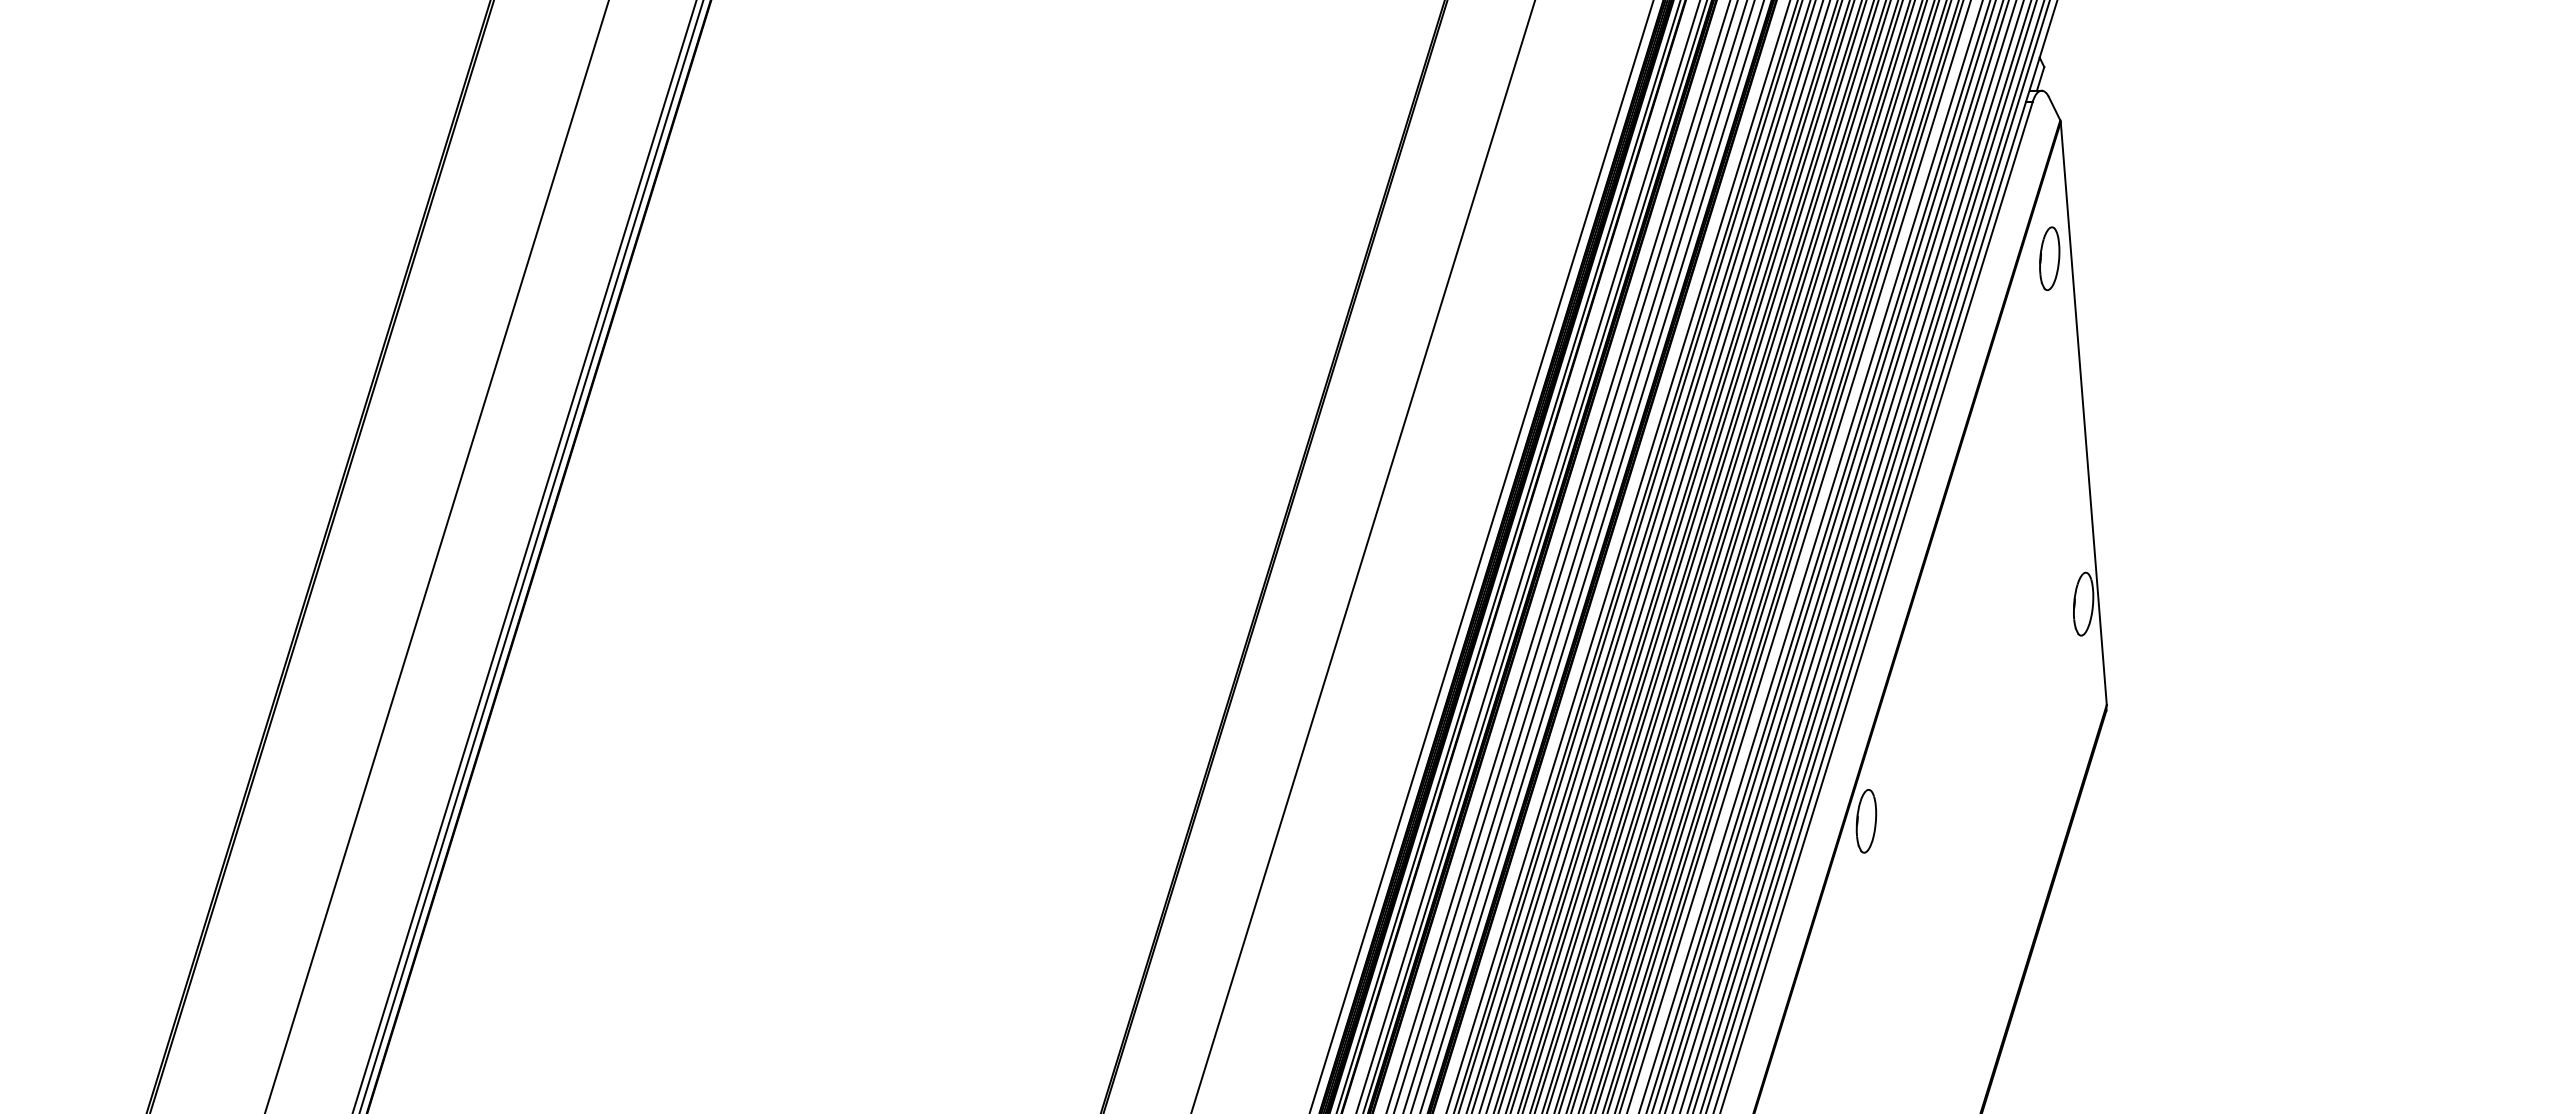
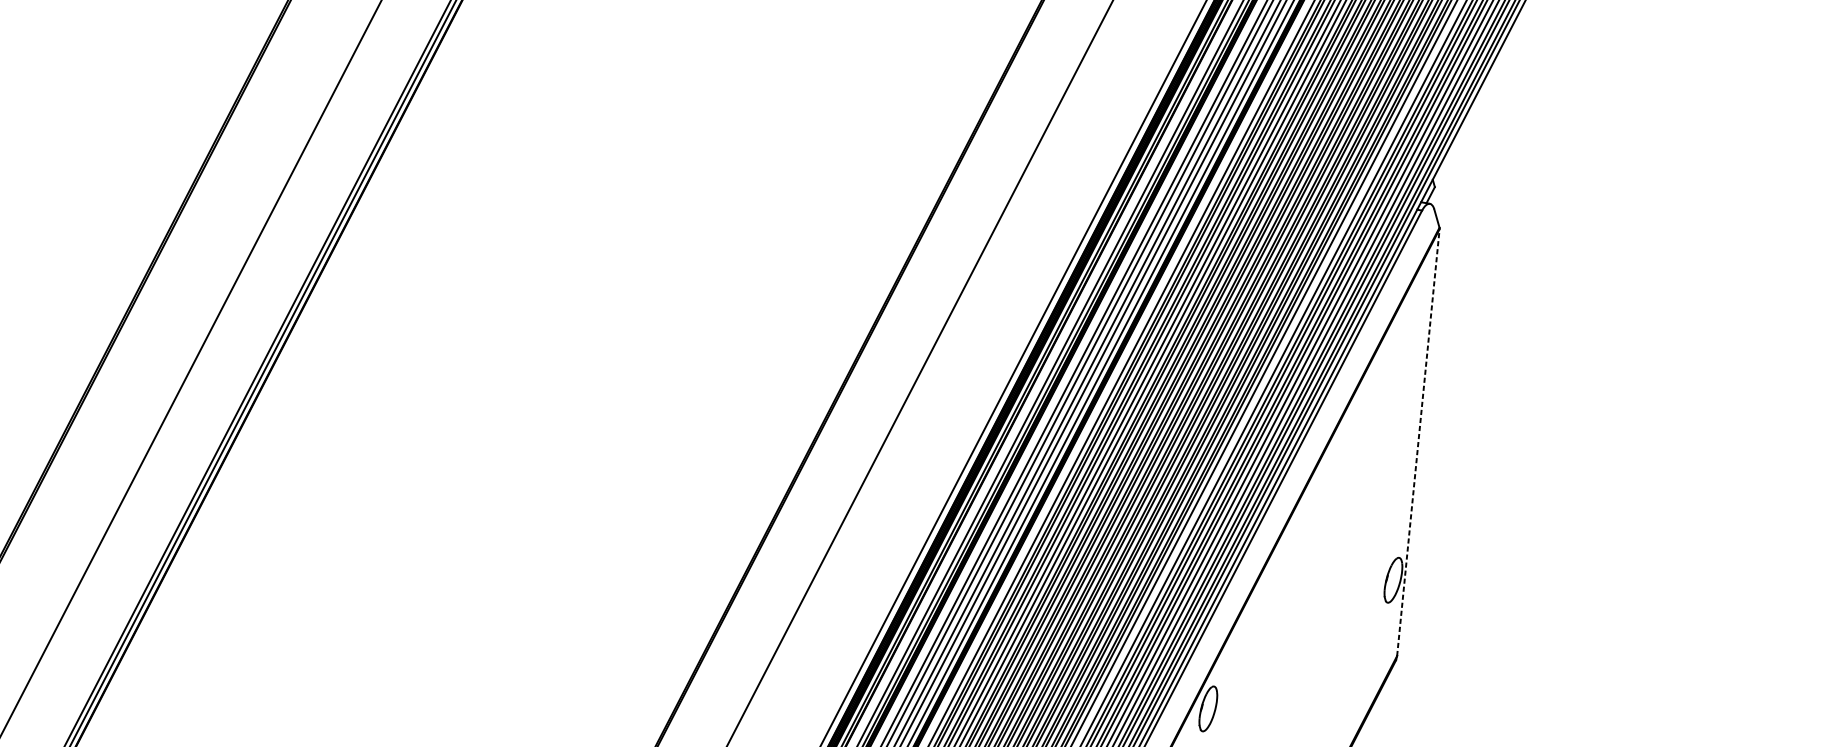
part: (2049, 258) -> (1413, 326), removed
line: (2083, 413) -> (1418, 442), solid -> dashed

